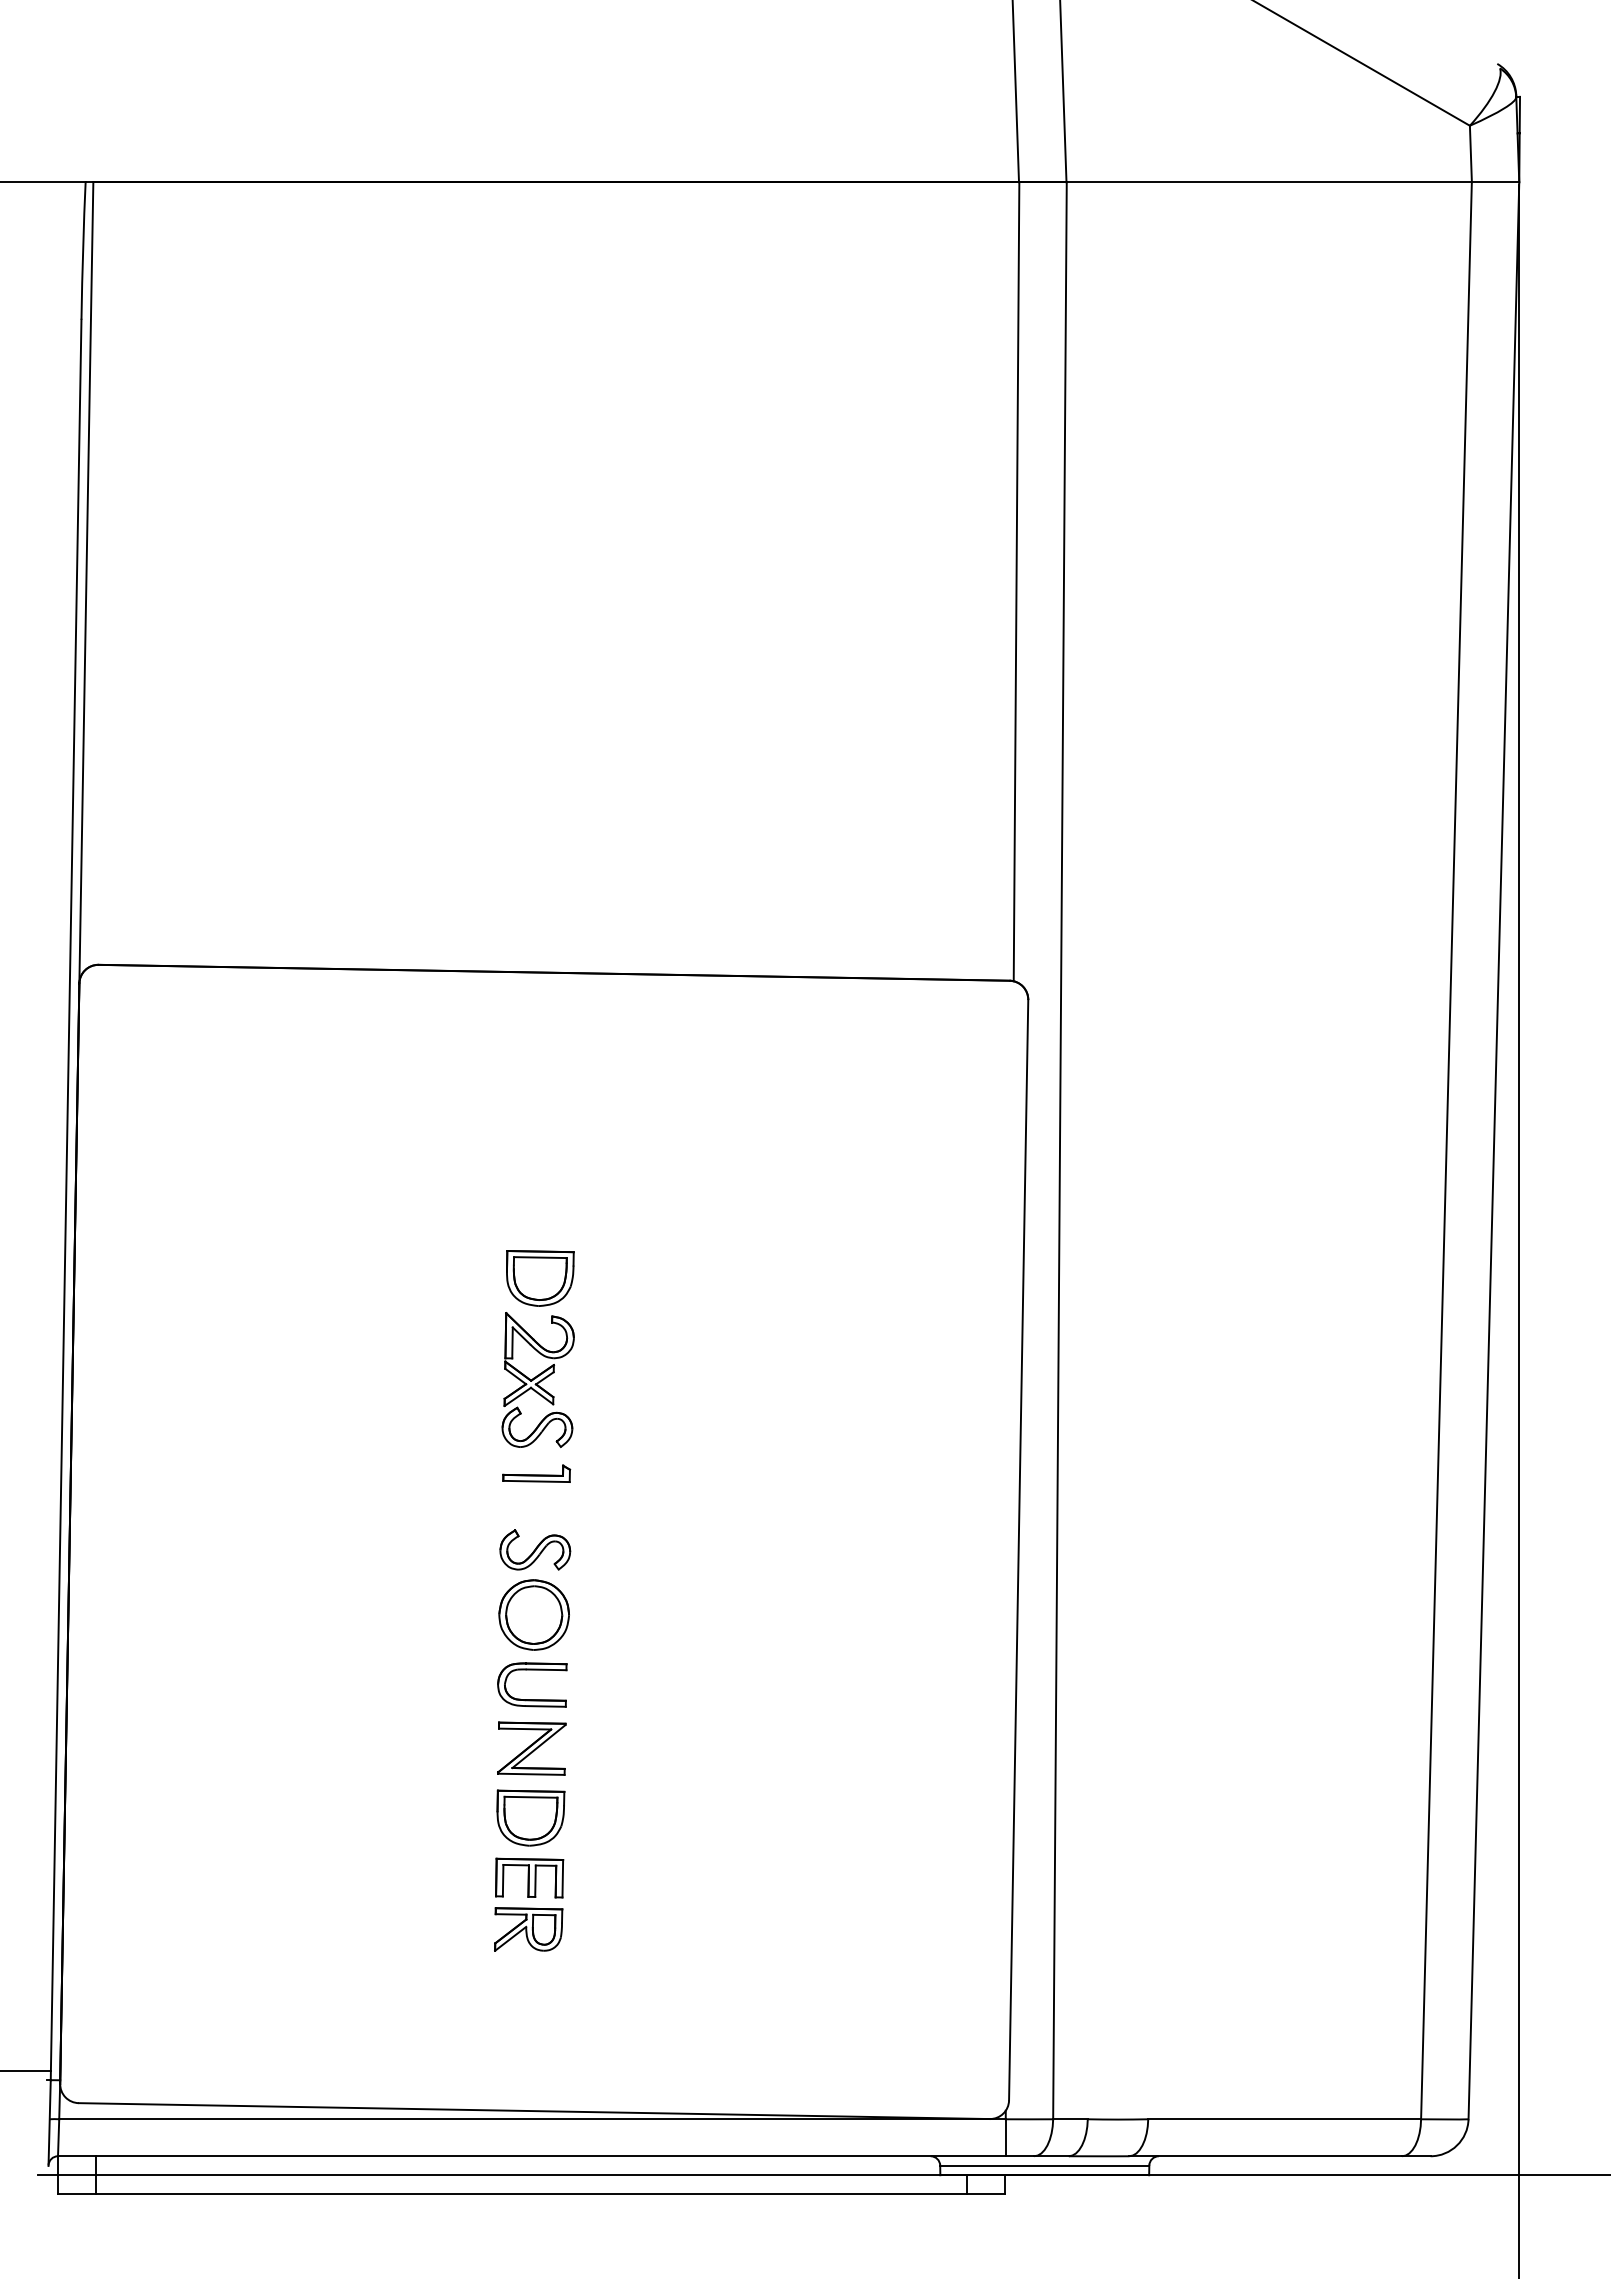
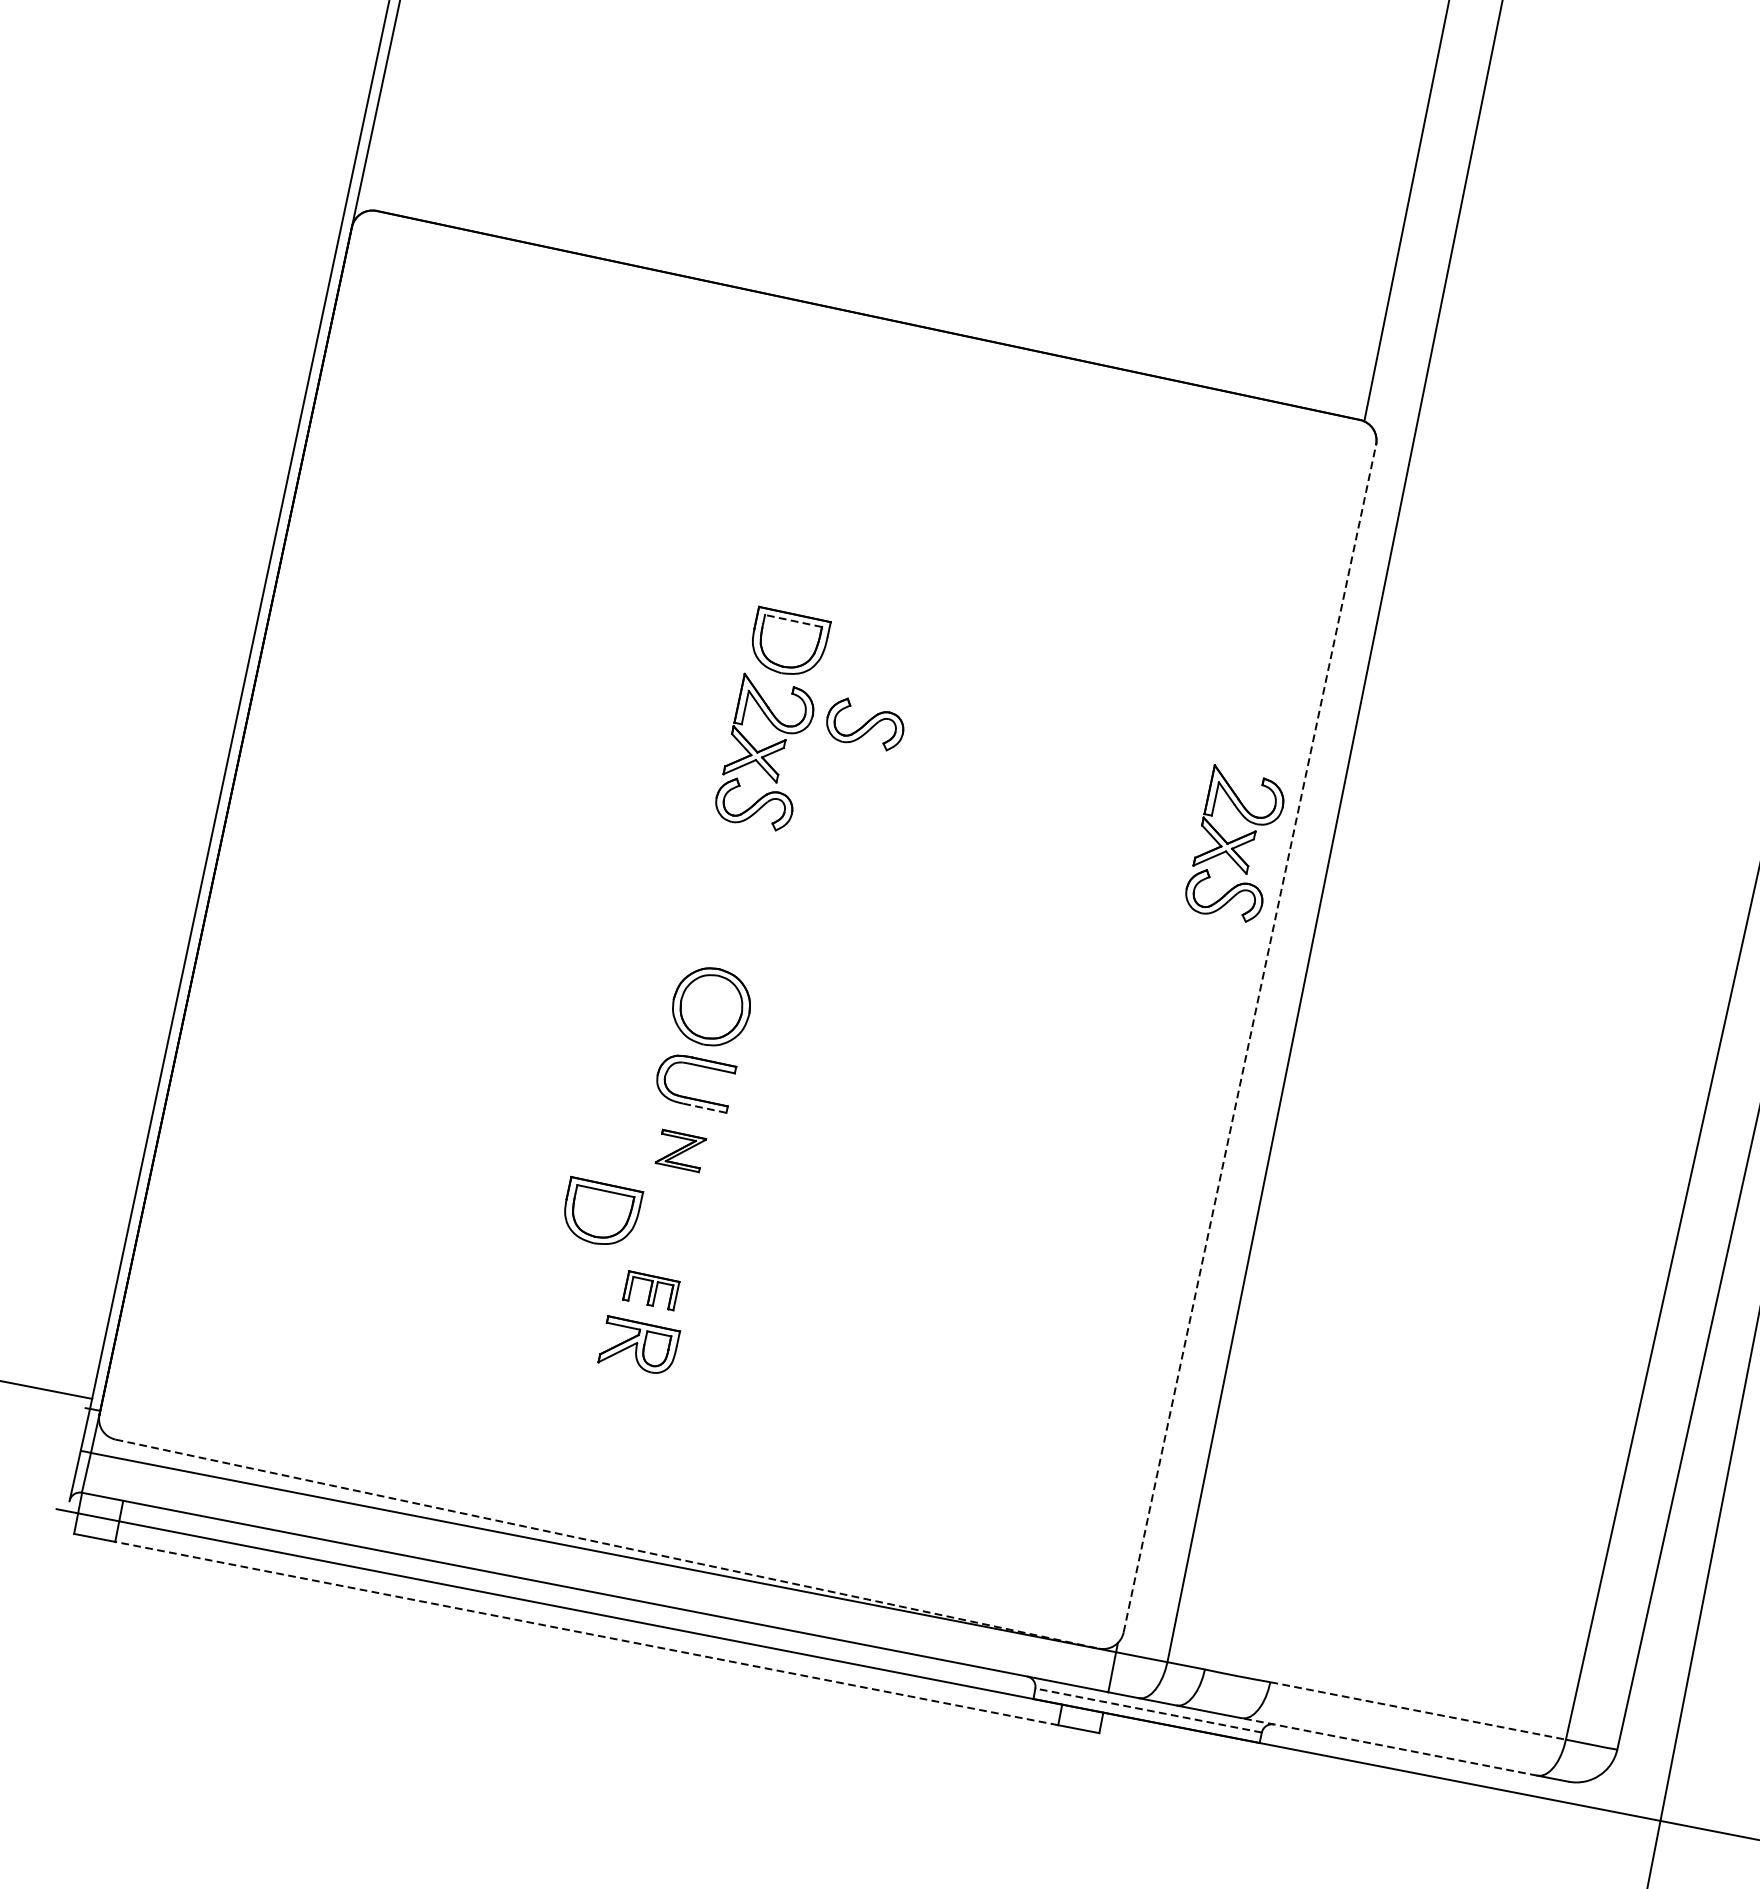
line: (539, 1257) -> (792, 620), solid -> dashed
part: (971, 1379) -> (1234, 843), added
part: (536, 1473) -> (743, 854), removed
part: (535, 1549) -> (865, 723), moved
line: (1018, 1549) -> (1249, 1037), solid -> dashed
line: (545, 1706) -> (704, 1108), solid -> dashed
part: (531, 1748) -> (680, 1150), size x0.6
part: (530, 1817) -> (601, 1212), moved
part: (529, 1877) -> (651, 1290), size x0.7
line: (534, 2111) -> (607, 1544), solid -> dashed
line: (1285, 2119) -> (1419, 1711), solid -> dashed
line: (1265, 2156) -> (1389, 1747), solid -> dashed
line: (1044, 2165) -> (1148, 1710), solid -> dashed
line: (531, 2194) -> (586, 1633), solid -> dashed

